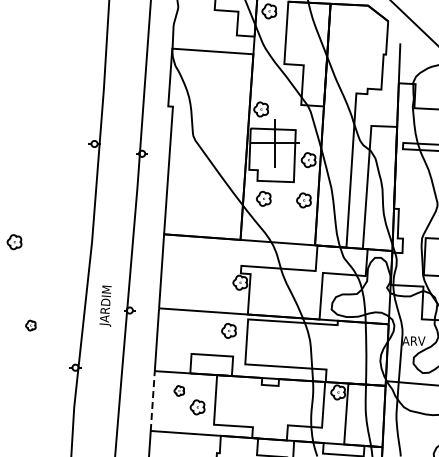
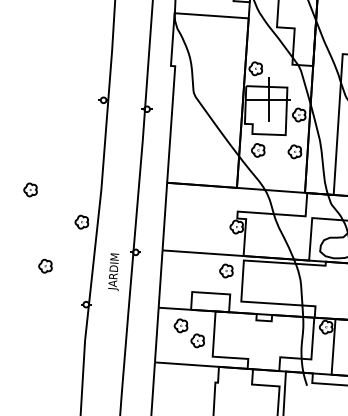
part: (70, 277) -> (81, 222), added
text: (105, 305) -> (113, 271), moved
part: (30, 325) -> (45, 266), size x1.43
part: (179, 390) -> (181, 325), size x1.43
line: (152, 401) -> (156, 335), dashed -> solid

